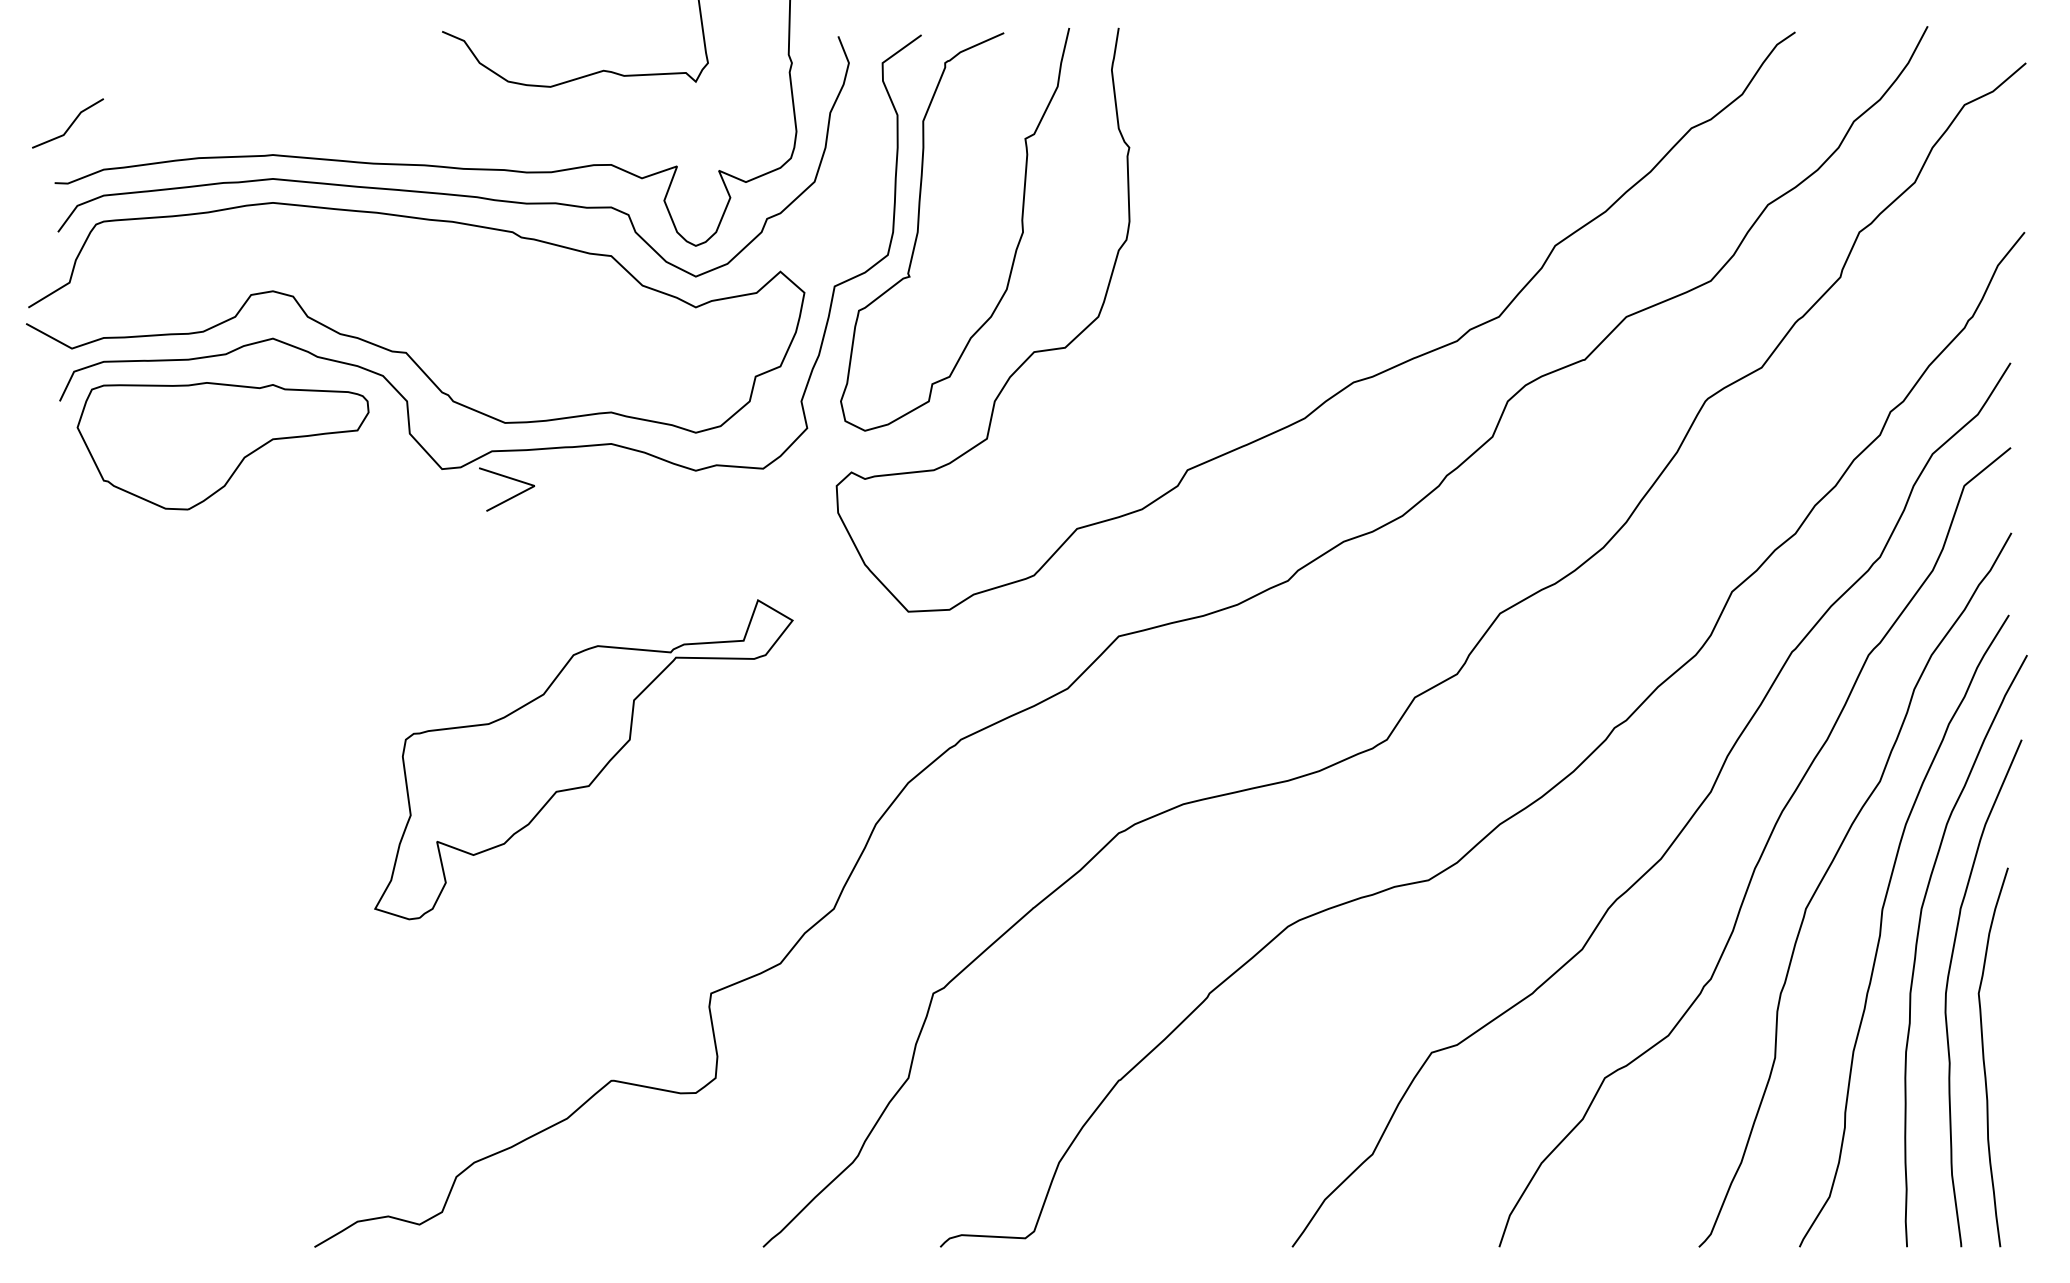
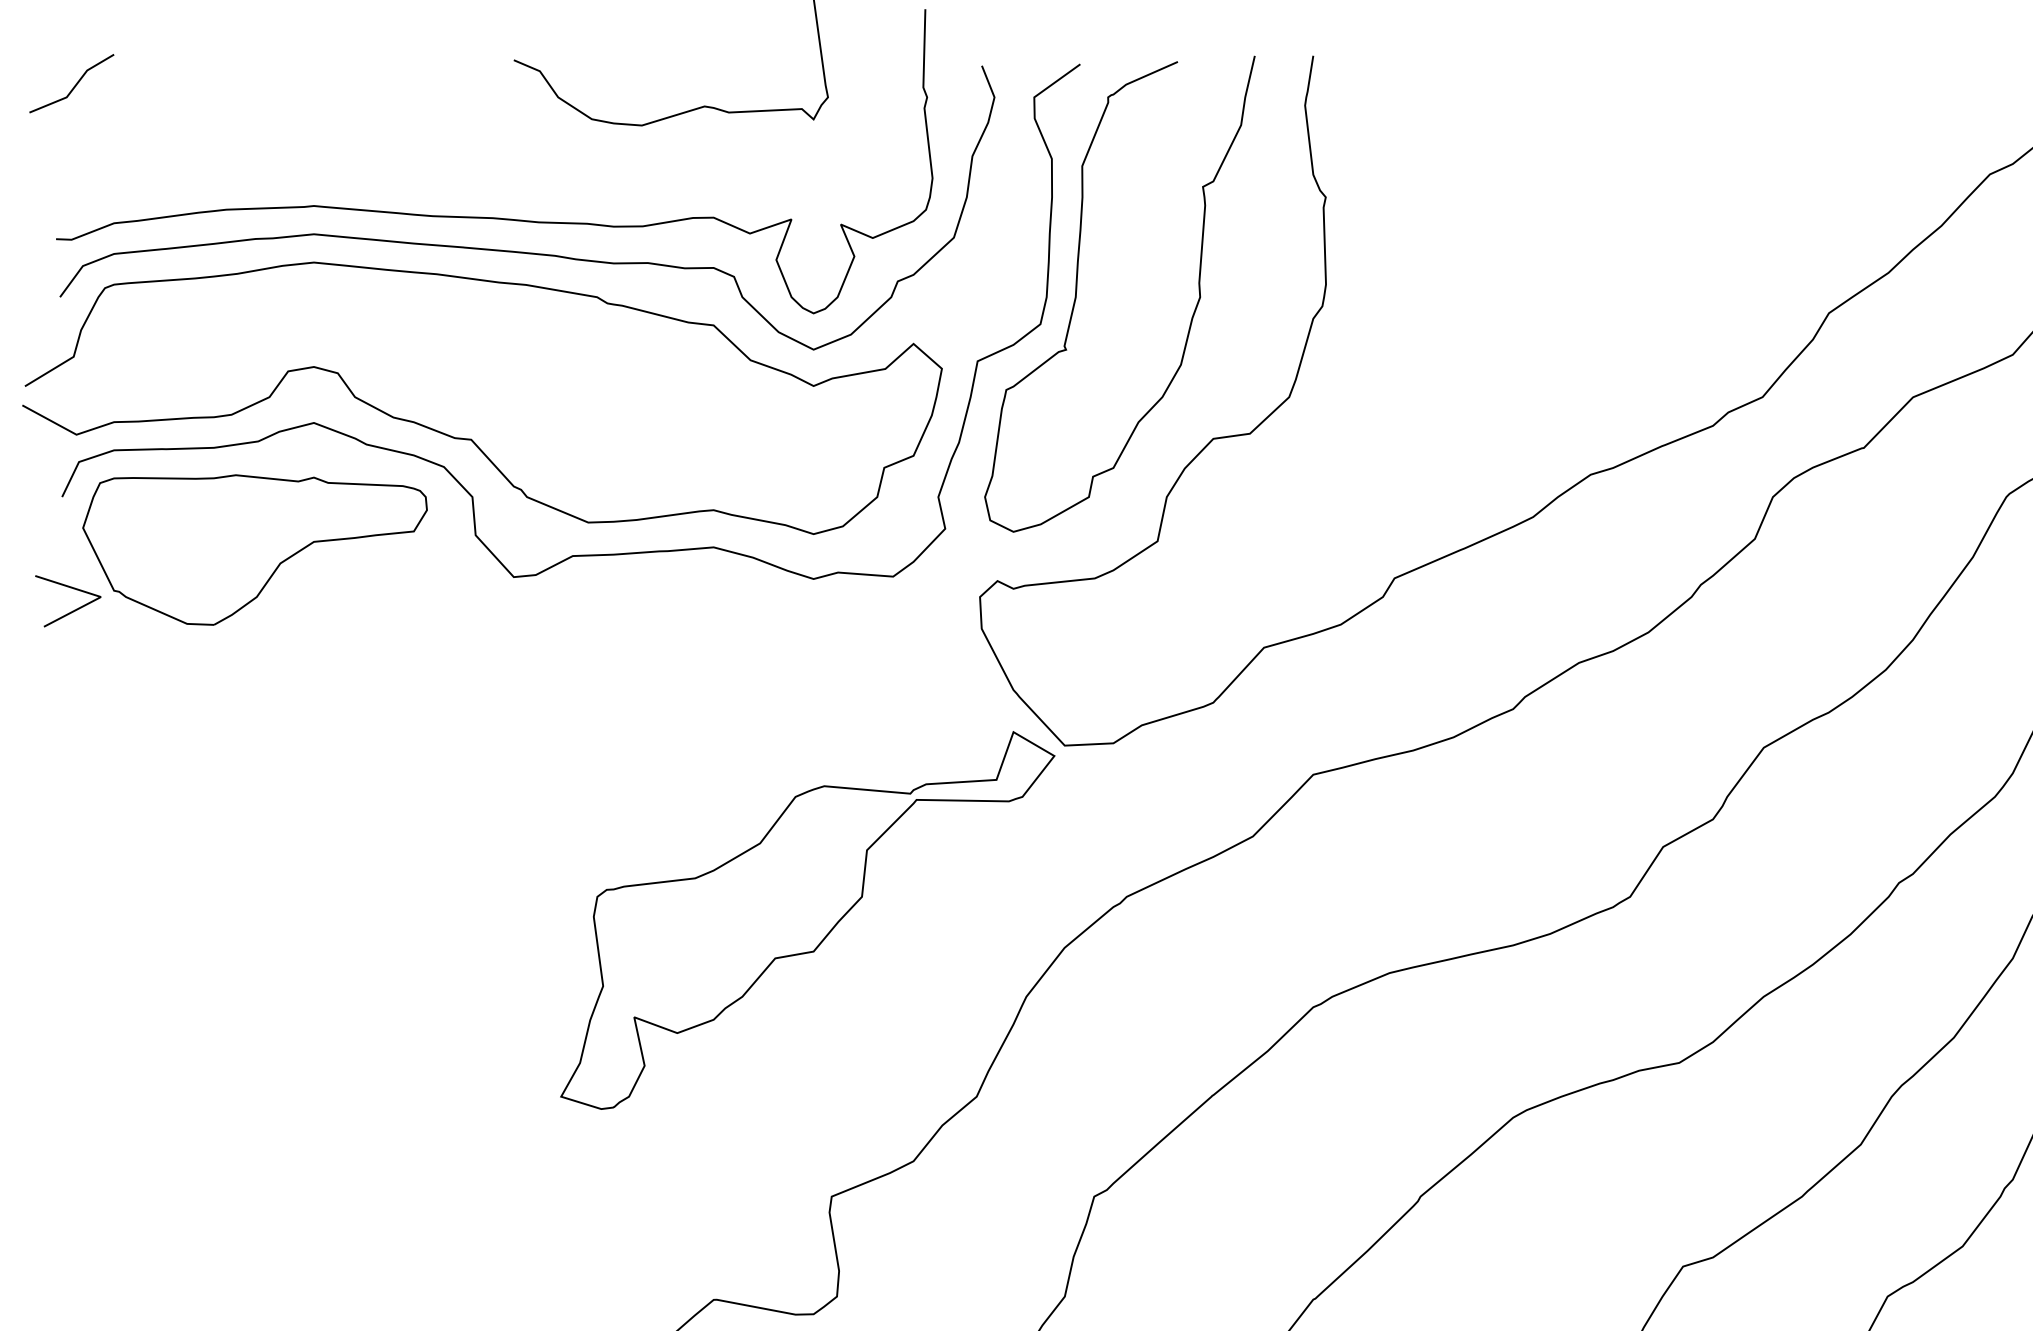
line: (69, 125) -> (73, 86), moved
line: (510, 497) -> (72, 610), moved
part: (583, 759) -> (807, 920), moved

